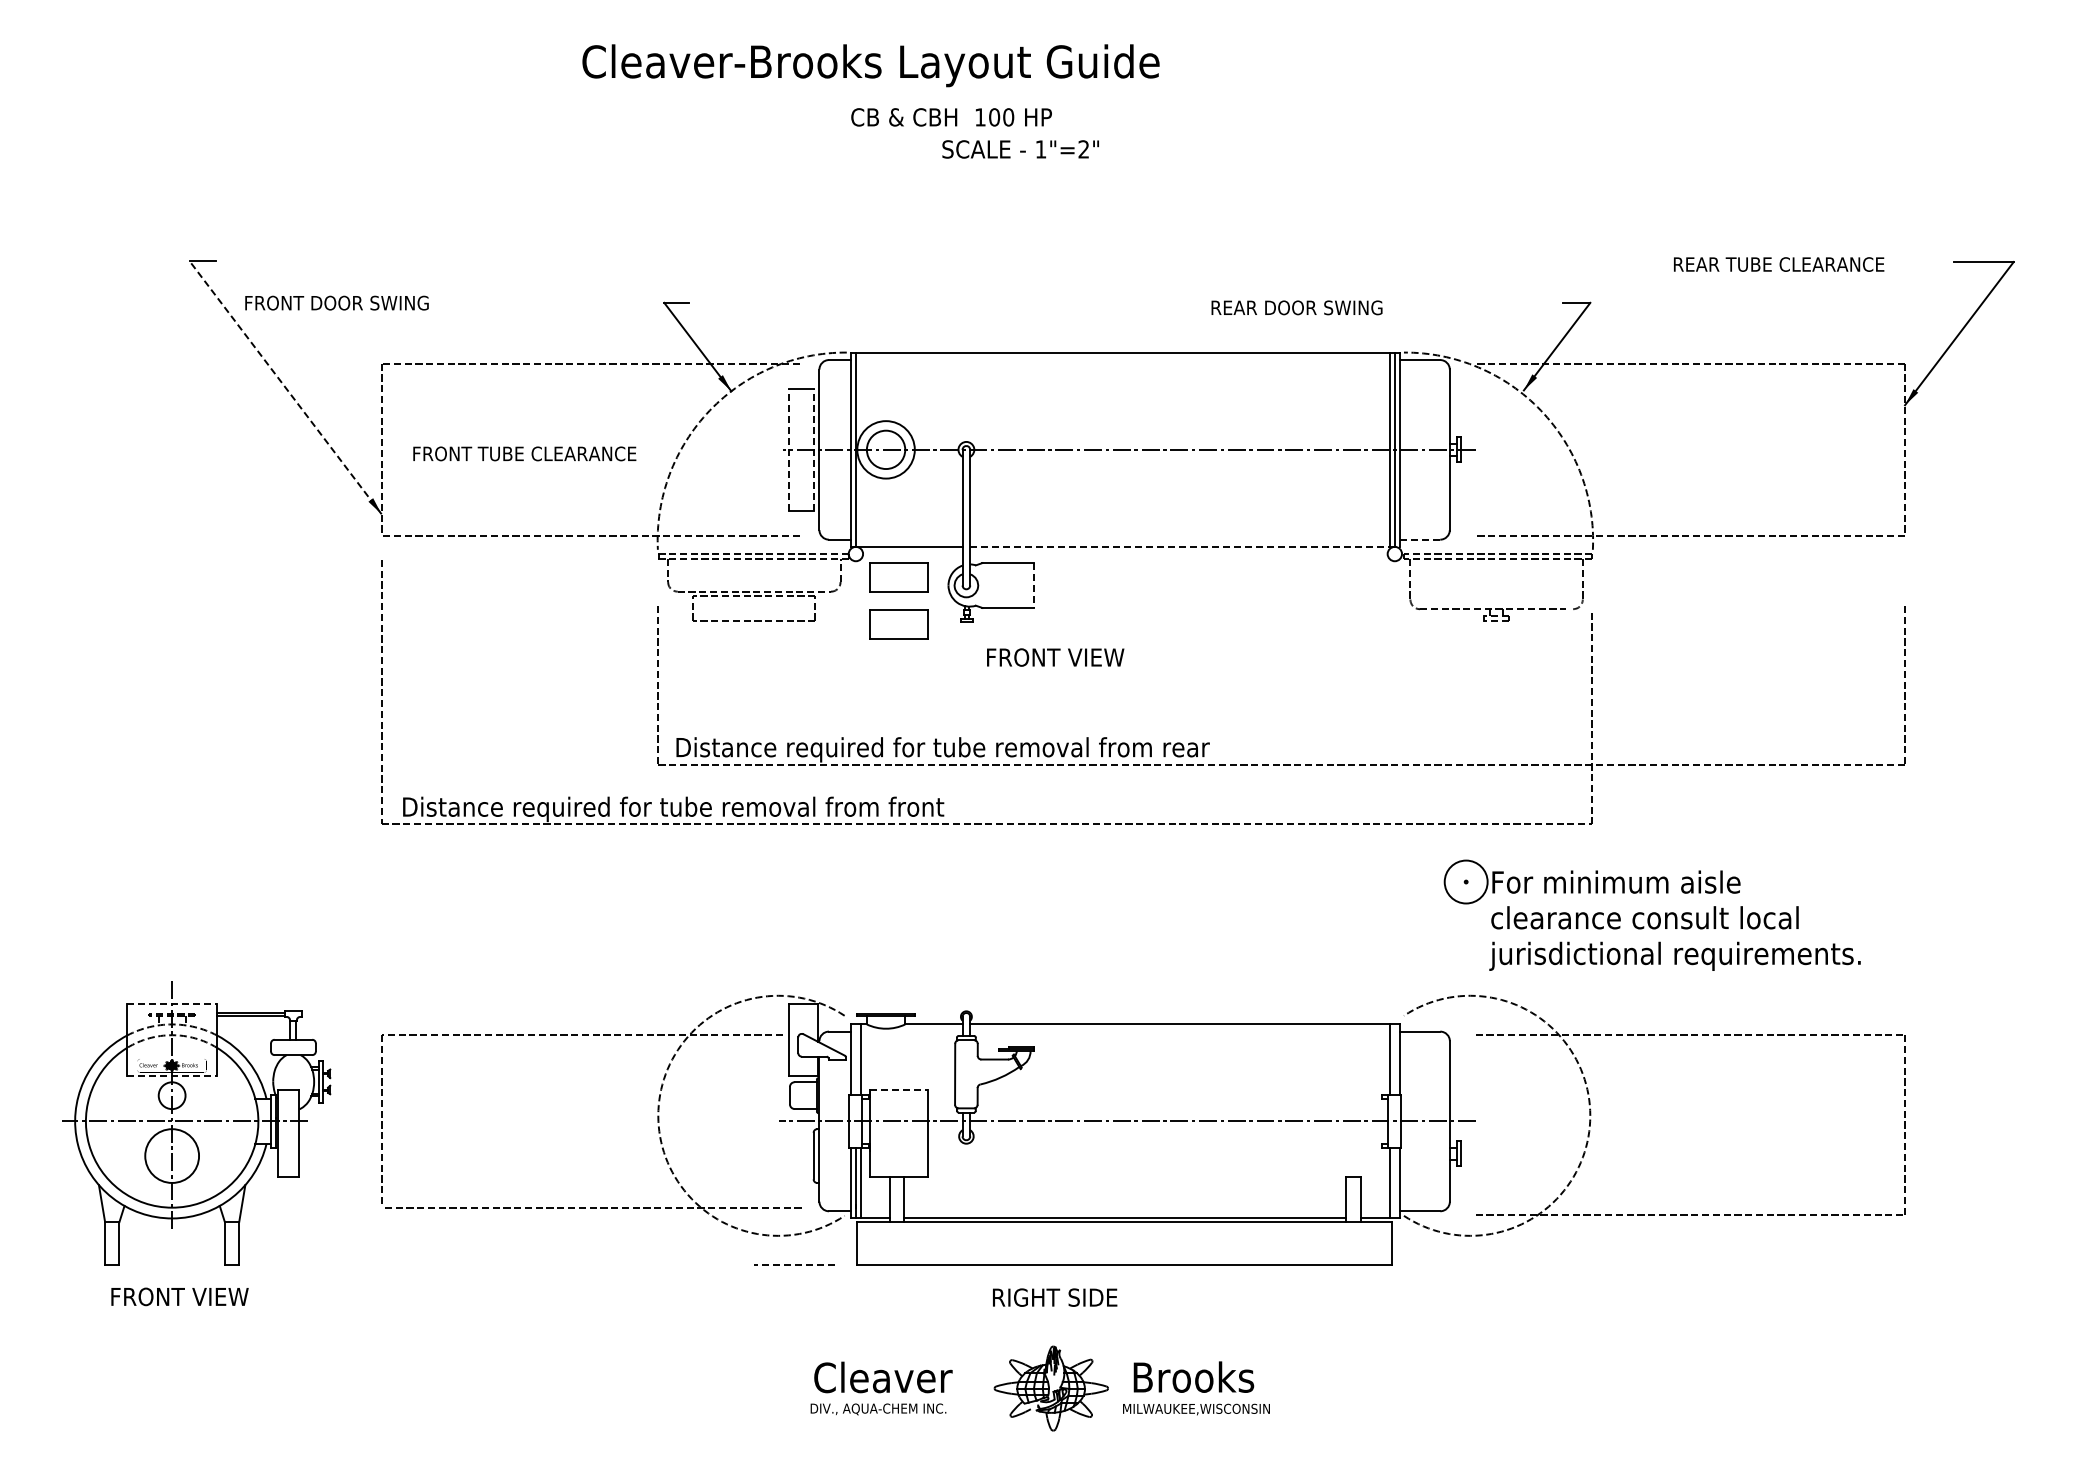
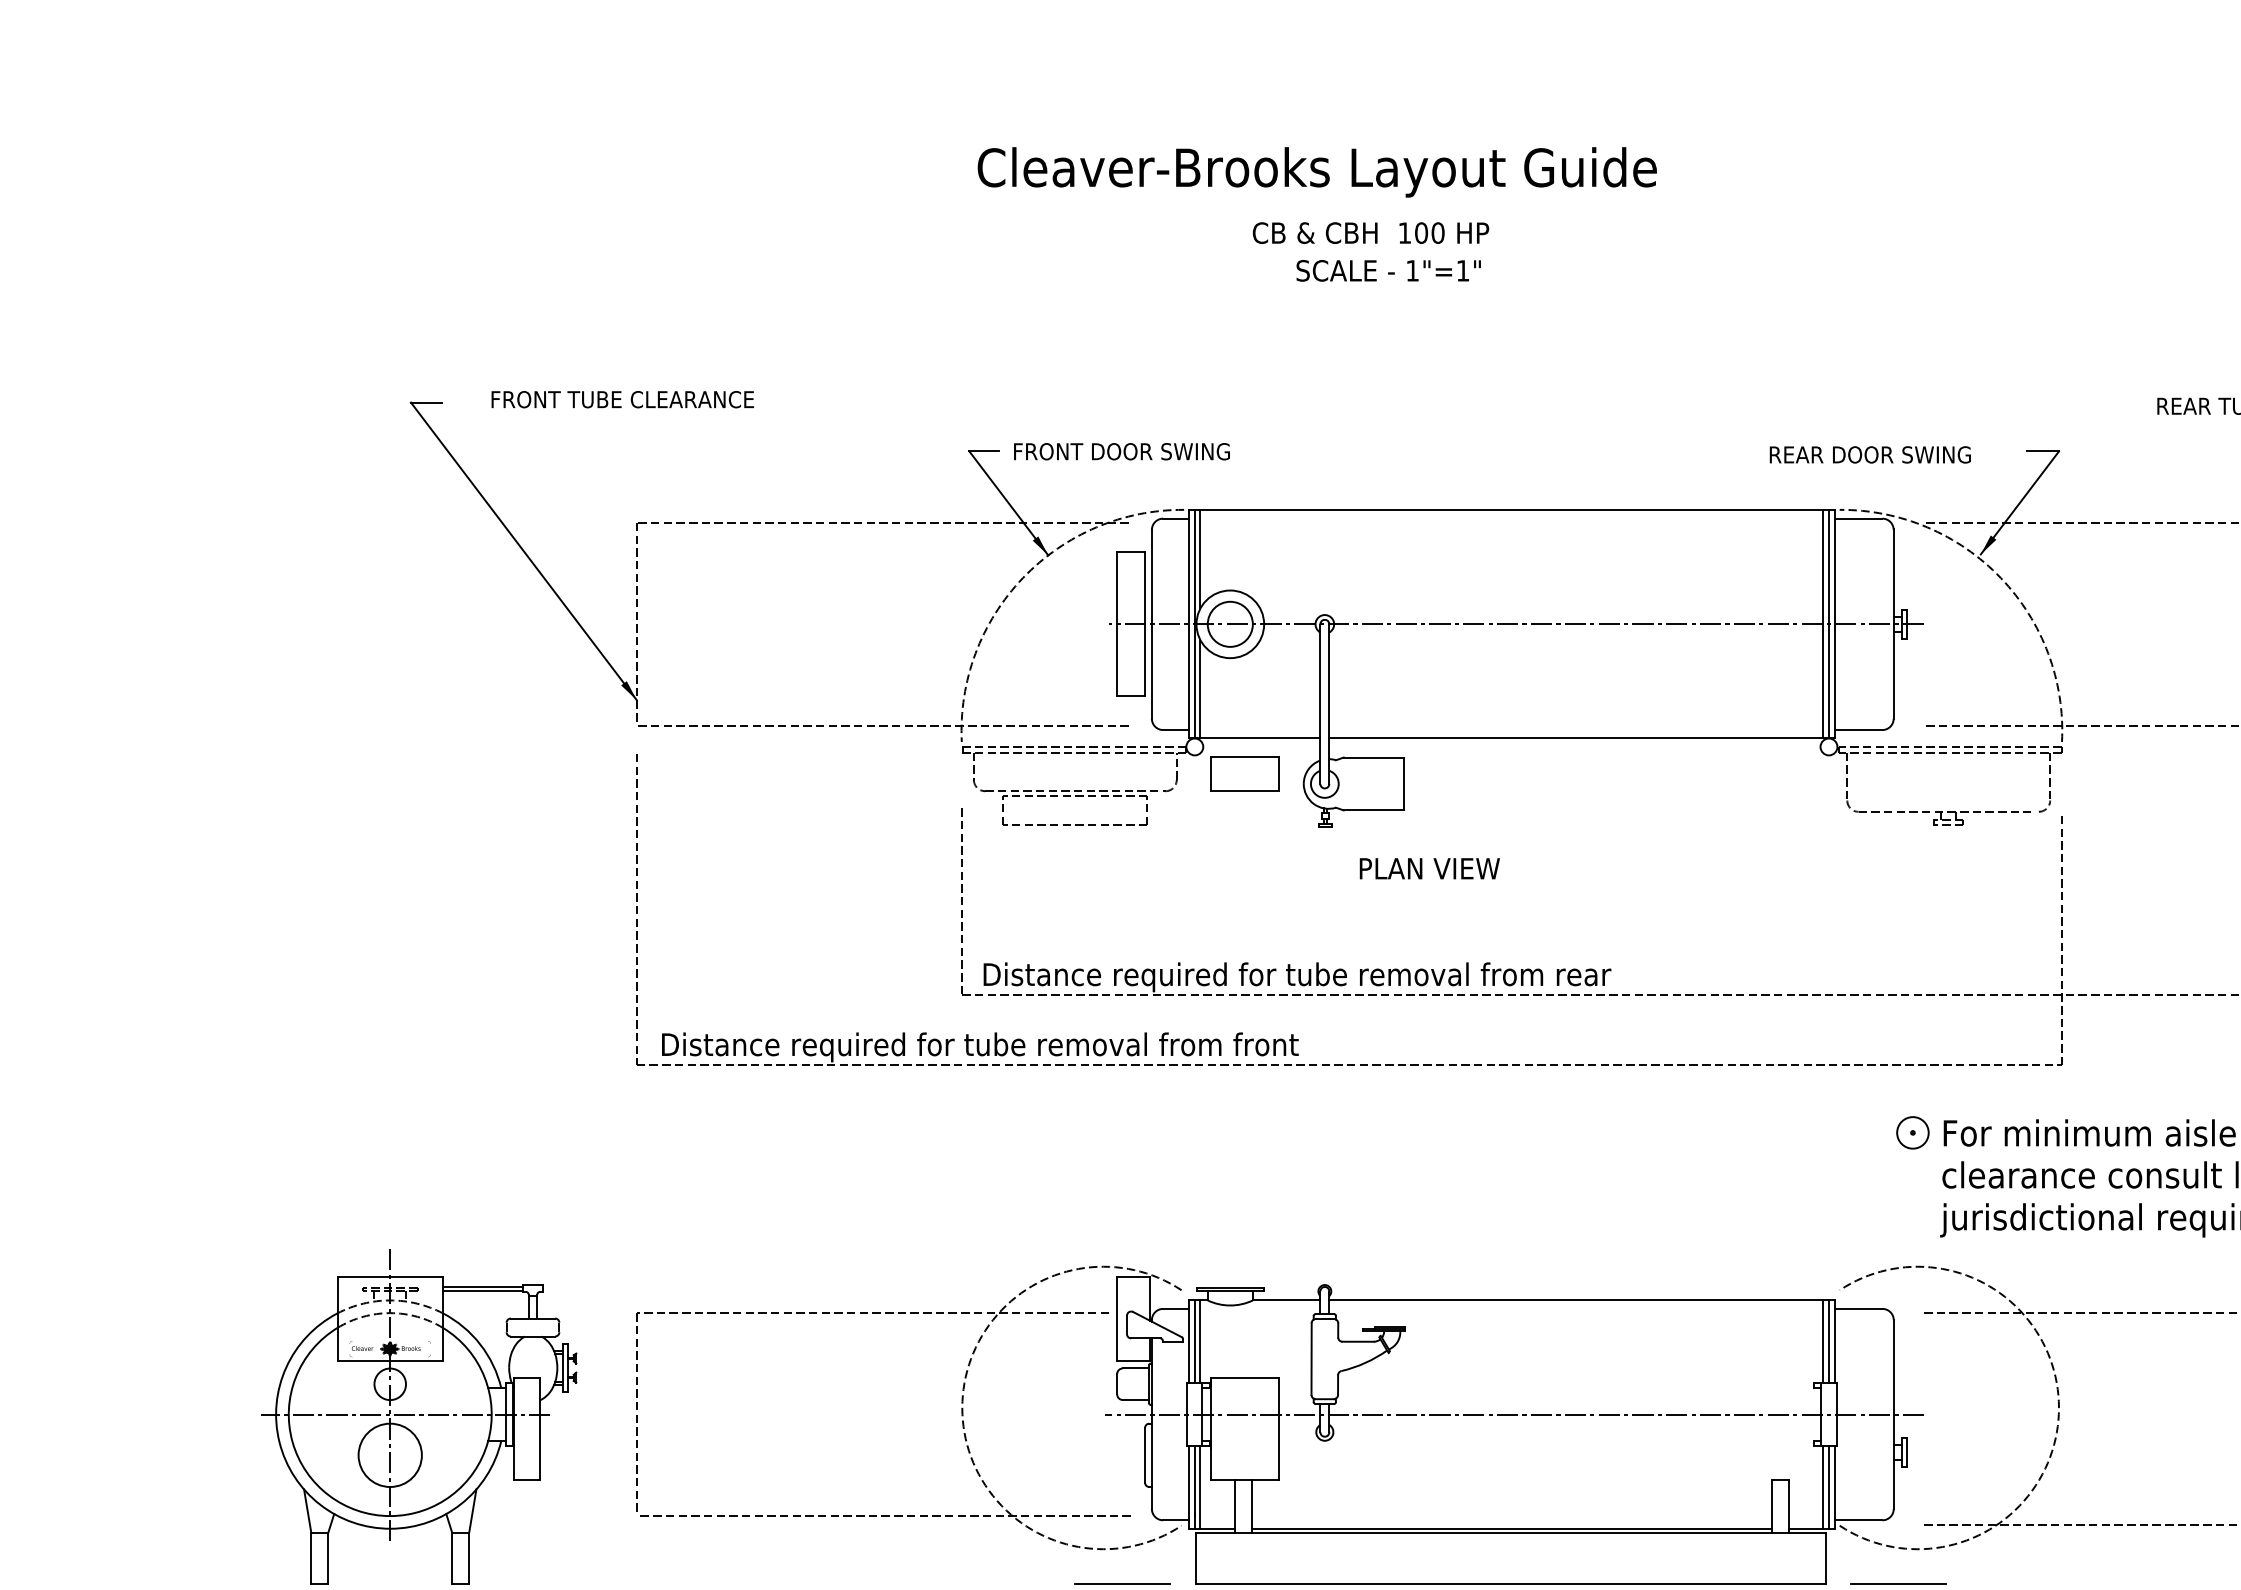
text: (870, 65) -> (1316, 172), moved
text: (951, 117) -> (1370, 233), moved
text: (1083, 149) -> (1462, 270), 1"=2" -> 1"=1"
text: (336, 302) -> (1121, 450), moved
text: (1296, 307) -> (1869, 454), moved
line: (285, 387) -> (523, 550), dashed -> solid
line: (860, 394) -> (1200, 559), added
line: (789, 449) -> (1116, 623), dashed -> solid
line: (813, 449) -> (1144, 623), dashed -> solid
text: (524, 453) -> (622, 399), moved
line: (860, 504) -> (1200, 688), added
line: (1419, 539) -> (1857, 729), dashed -> solid
line: (1184, 546) -> (1581, 738), dashed -> solid
line: (1034, 586) -> (1404, 785), dashed -> solid
part: (898, 624) -> (1244, 829), removed
text: (1055, 657) -> (1429, 868), FRONT VIEW -> PLAN VIEW
circle: (1465, 881) -> (1912, 1132), size x0.62
line: (172, 1004) -> (390, 1276), dashed -> solid
line: (855, 1059) -> (1194, 1341), added
line: (1394, 1059) -> (1828, 1341), added
line: (172, 1076) -> (390, 1361), dashed -> solid
line: (898, 1090) -> (1244, 1378), dashed -> solid
line: (1394, 1182) -> (1828, 1486), added
line: (794, 1265) -> (1122, 1584), dashed -> solid
line: (1453, 1265) -> (1898, 1584), added

